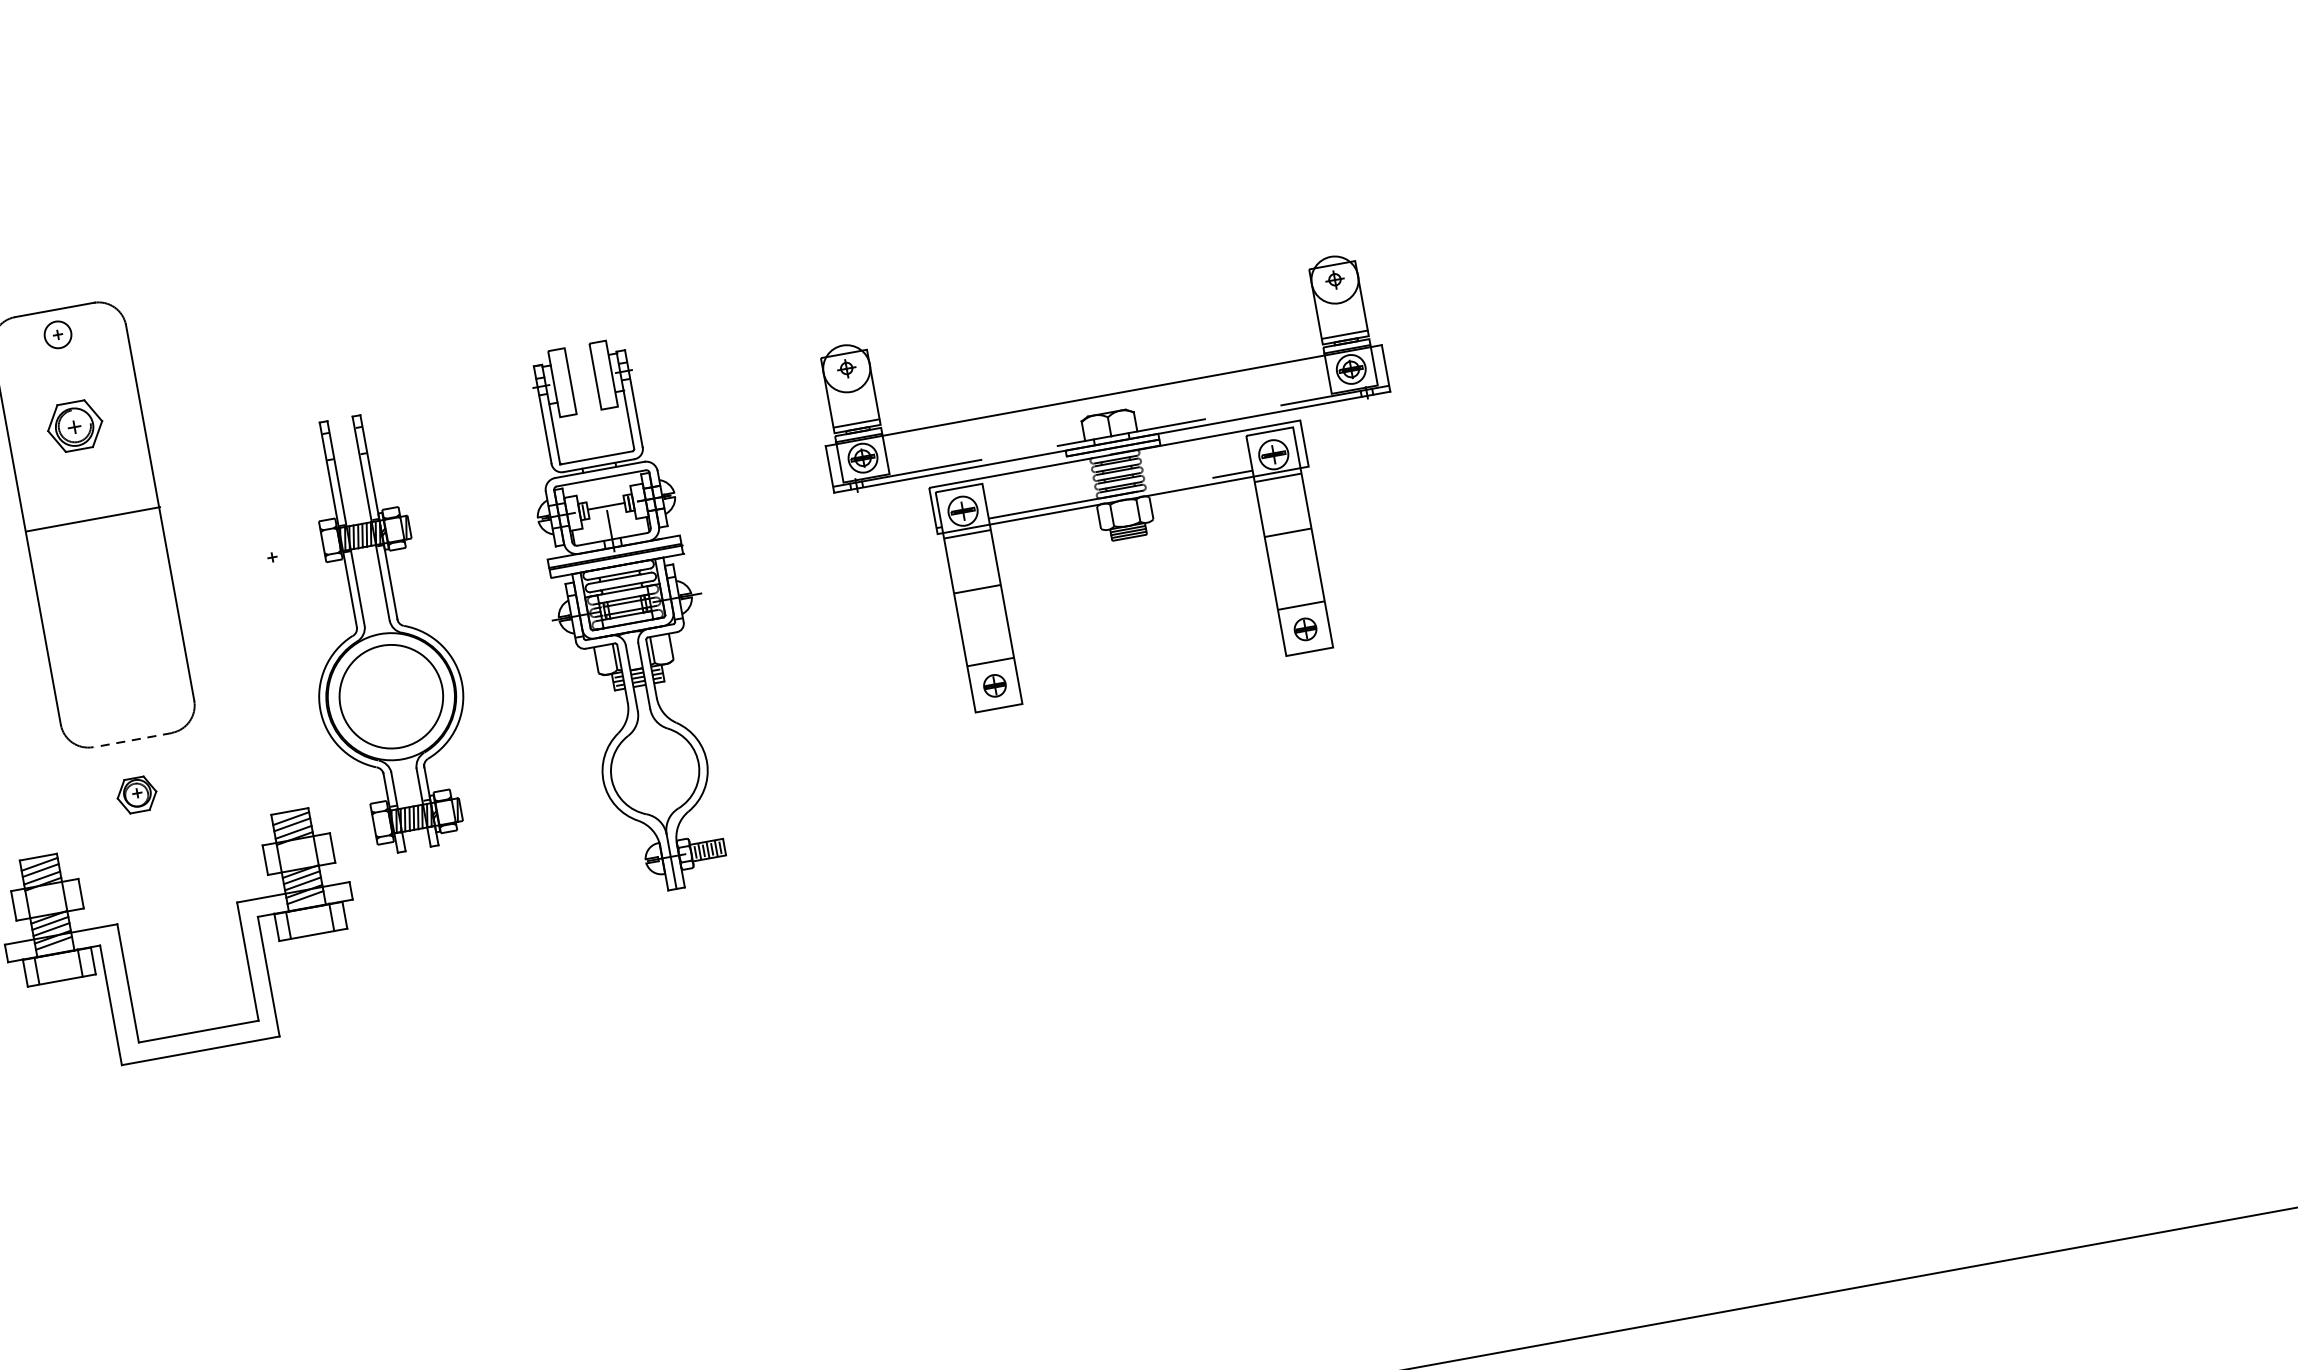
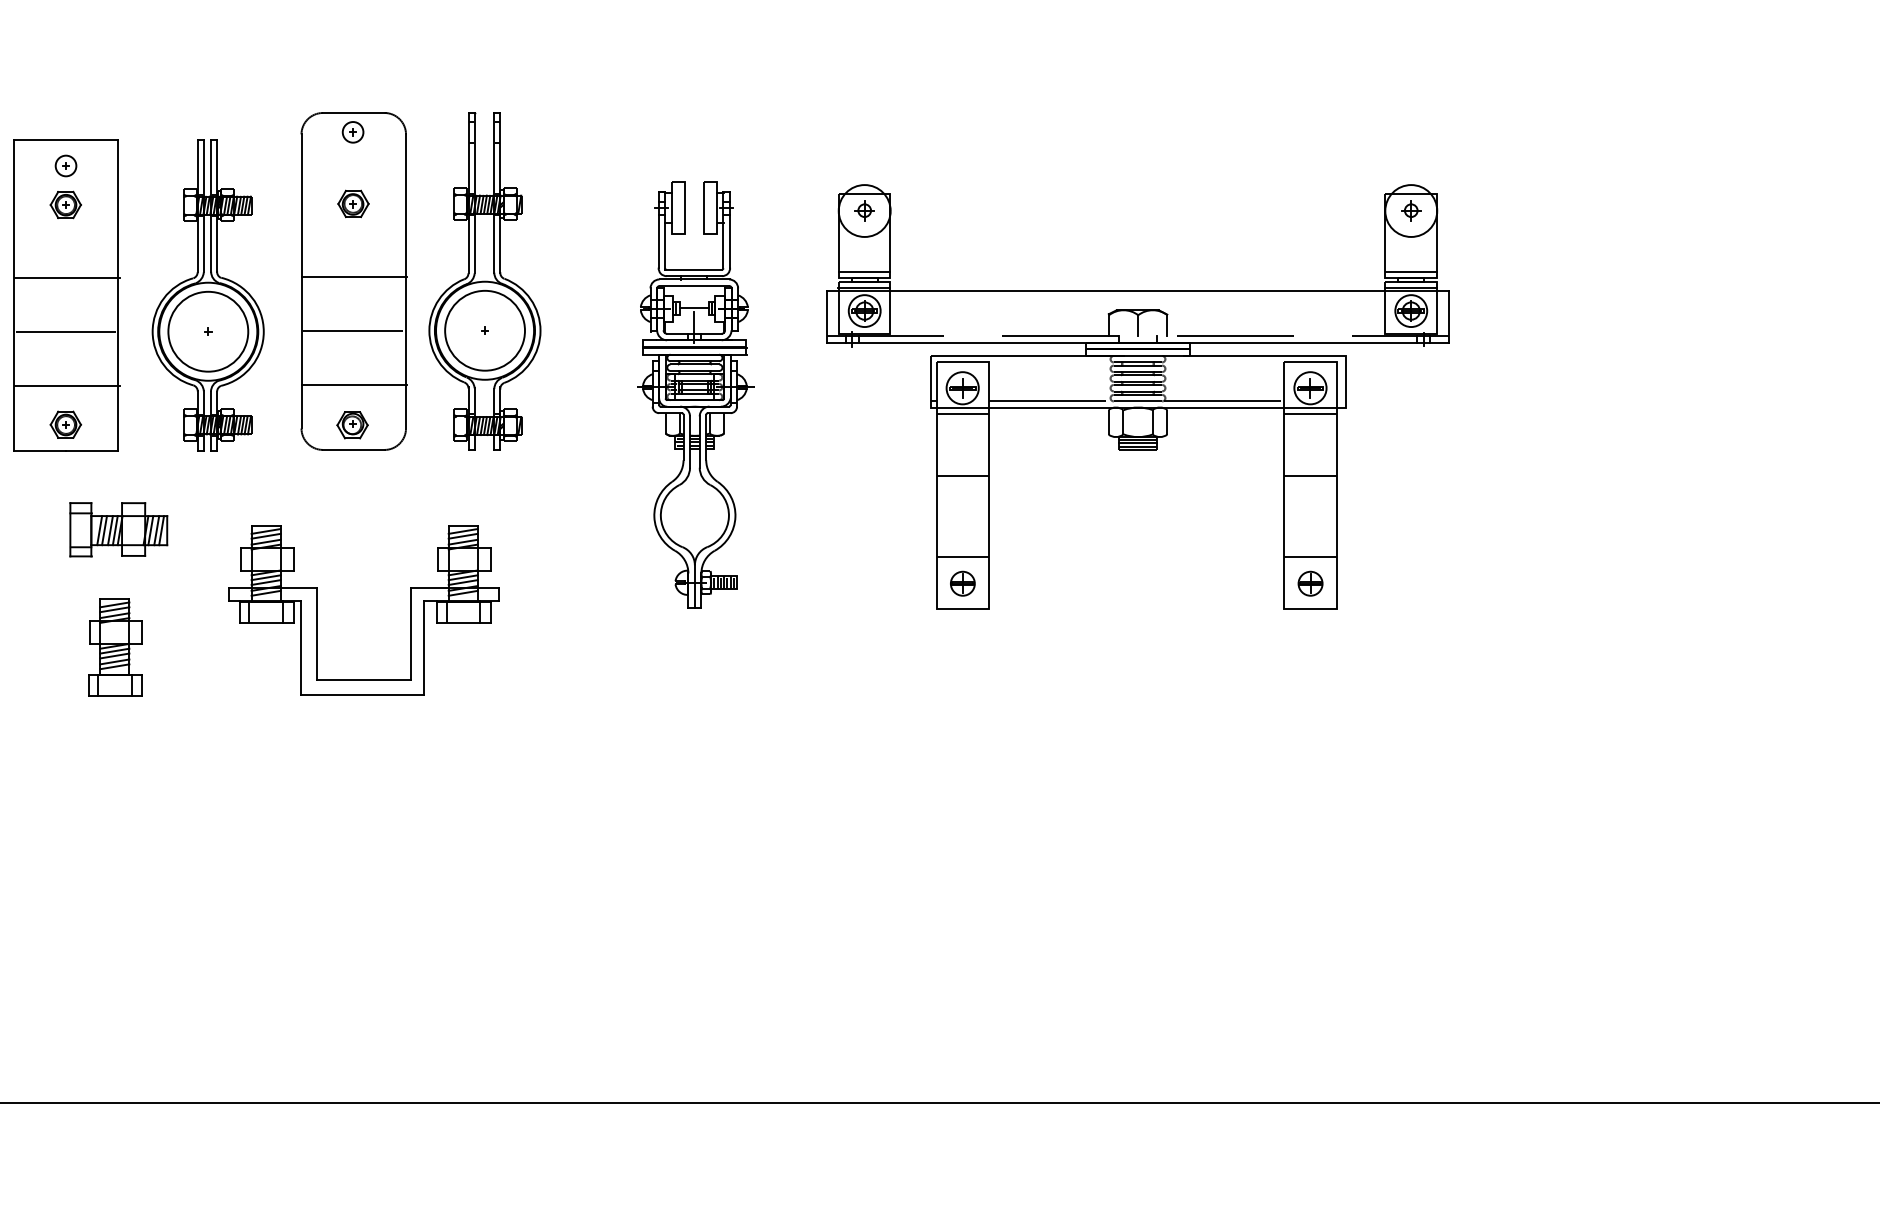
part: (75, 425) -> (353, 203), size x0.71
part: (1120, 490) -> (1137, 396), size x1.43
line: (103, 587) -> (352, 330), added
part: (627, 616) -> (695, 394), moved
part: (379, 633) -> (484, 281), moved
line: (118, 656) -> (354, 384), added
line: (132, 740) -> (353, 450), dashed -> solid
part: (136, 795) -> (352, 425), moved

